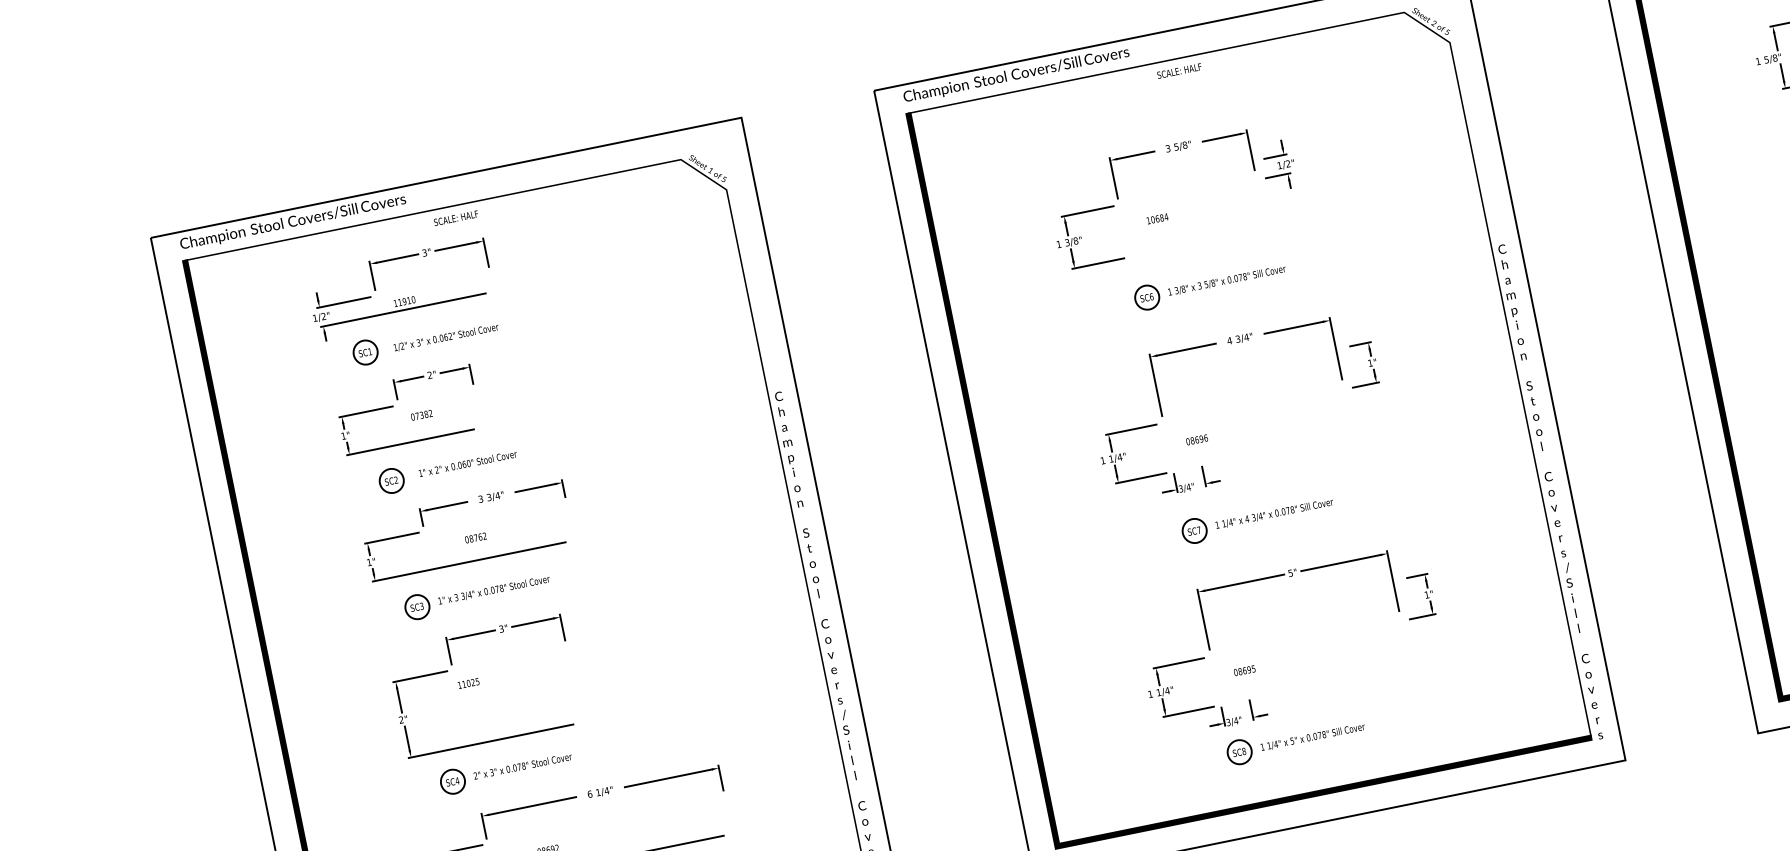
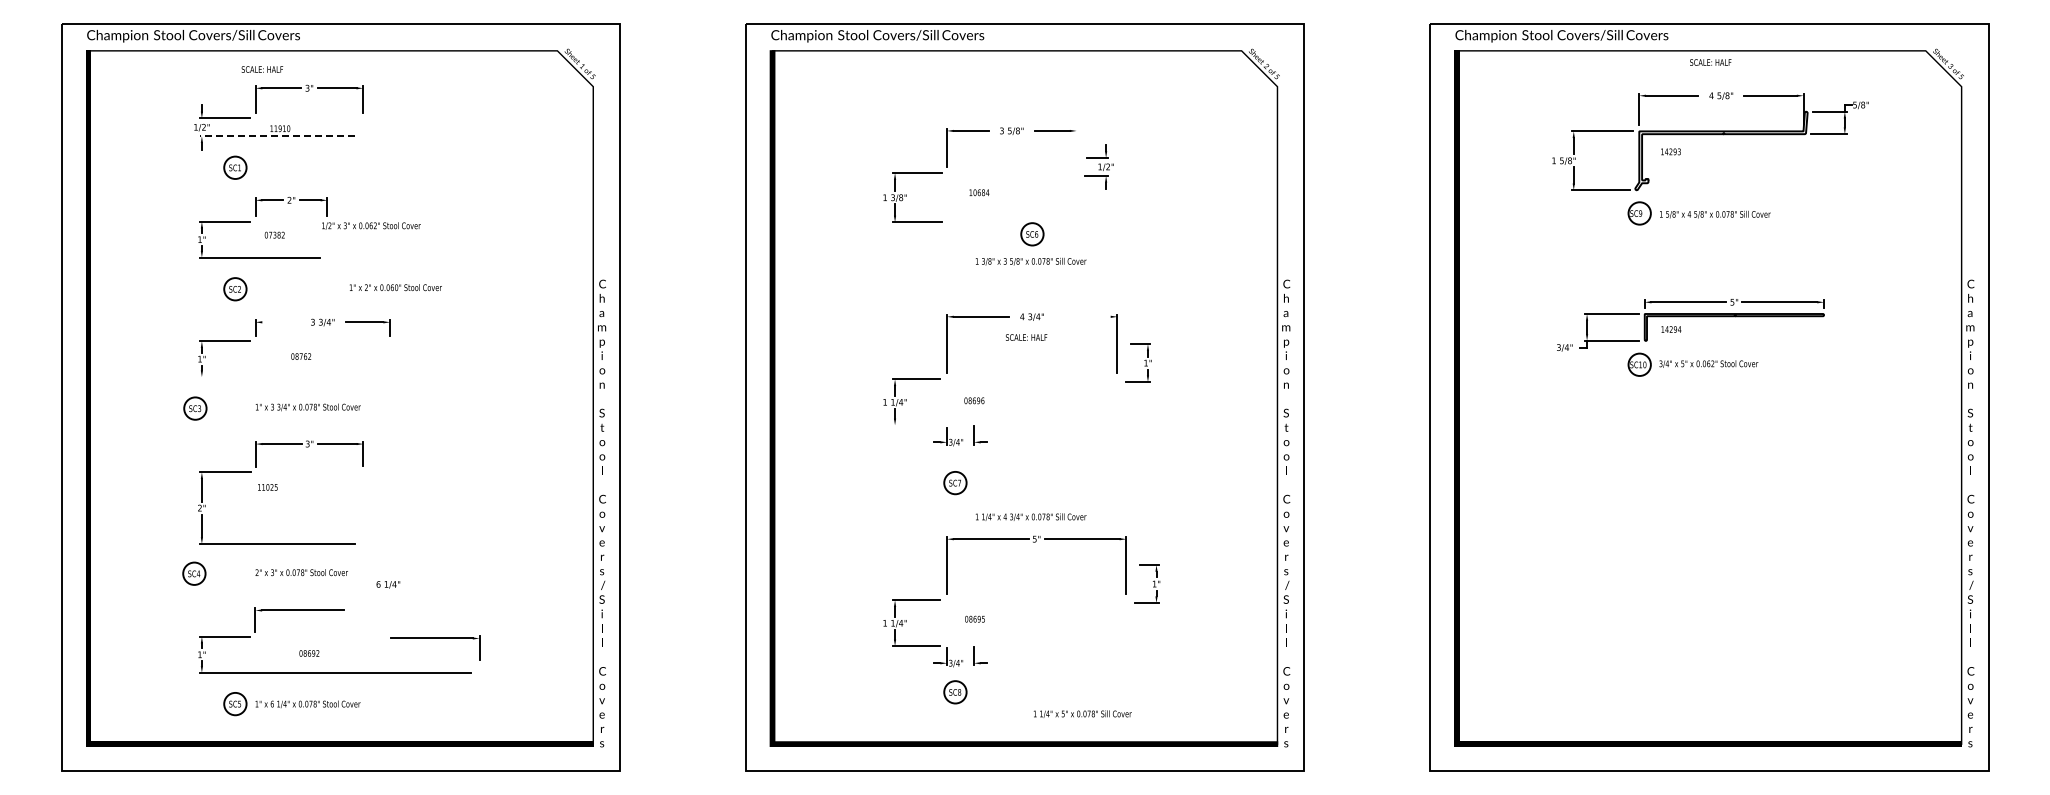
text: (1179, 71) -> (1026, 337), moved
line: (1250, 150) -> (1076, 147), removed
text: (456, 218) -> (262, 69), moved
part: (1147, 297) -> (1032, 234), moved
line: (403, 310) -> (277, 136), solid -> dashed
line: (1293, 327) -> (1082, 316), removed
text: (446, 336) -> (371, 225), moved
text: (467, 463) -> (395, 287), moved
line: (1141, 478) -> (916, 425), removed
line: (447, 506) -> (281, 322), removed
text: (1273, 513) -> (1030, 516), moved
line: (469, 562) -> (290, 377), removed
part: (417, 607) -> (195, 408), moved
text: (1312, 736) -> (1082, 713), moved
part: (672, 777) -> (435, 638), moved
part: (453, 781) -> (194, 573), moved
text: (600, 792) -> (388, 584), moved

